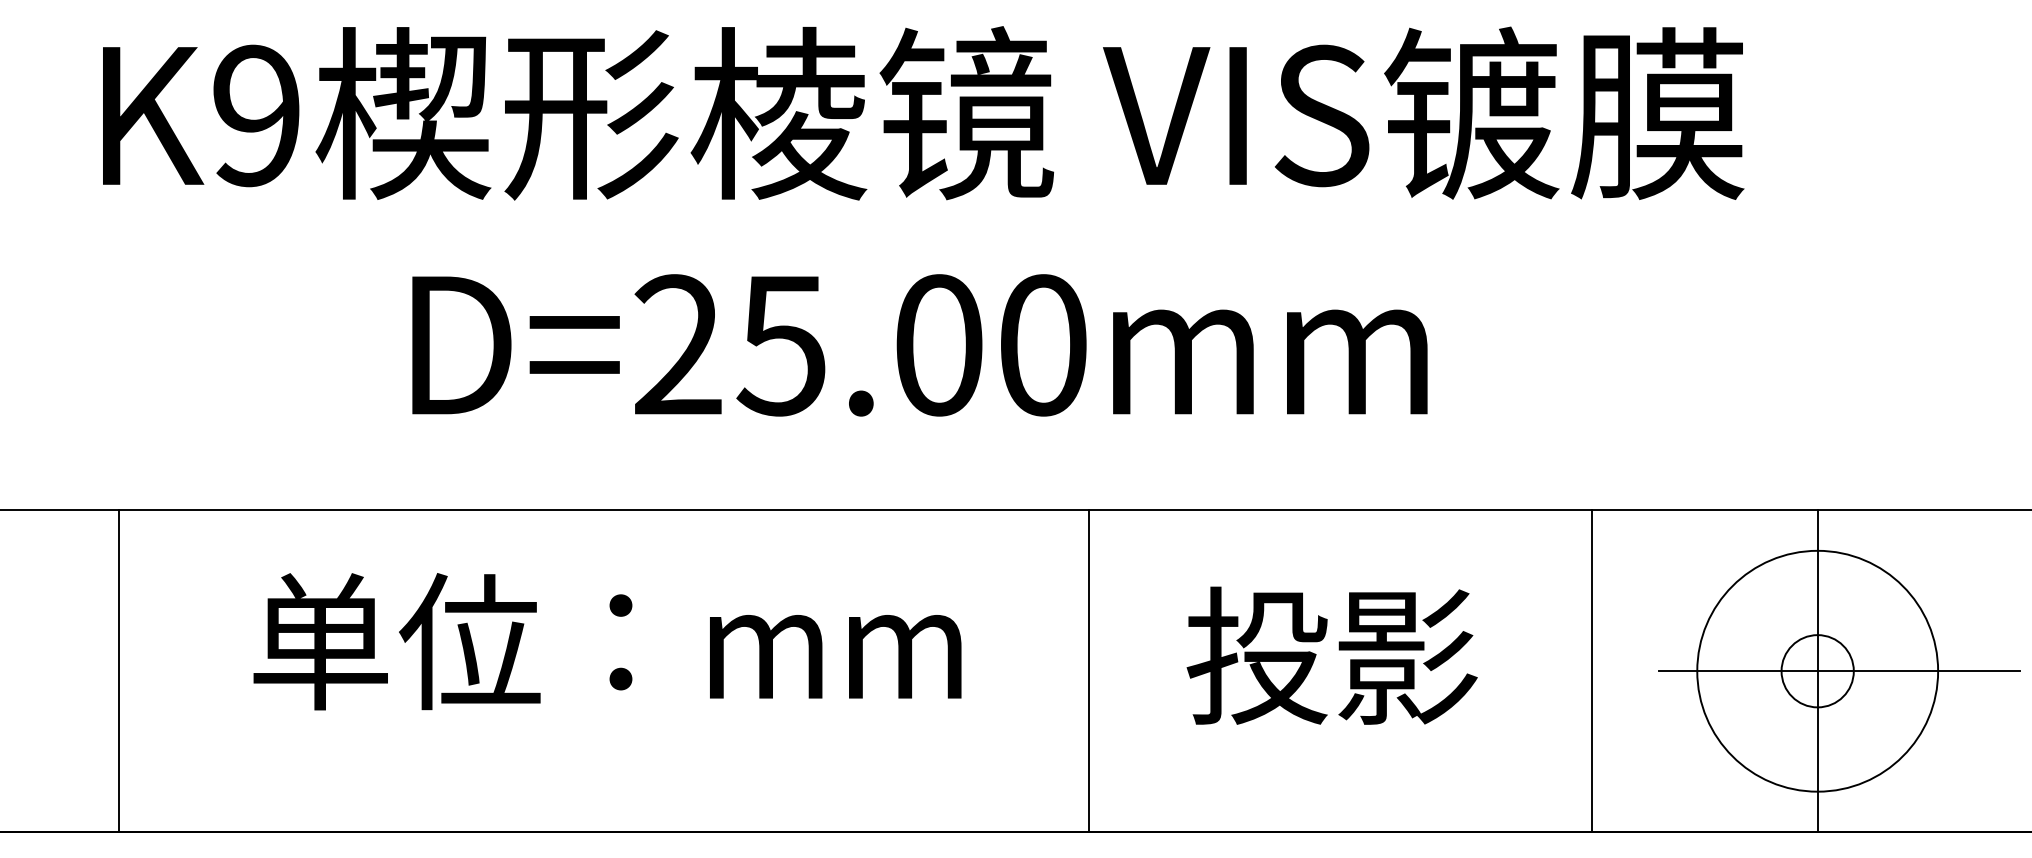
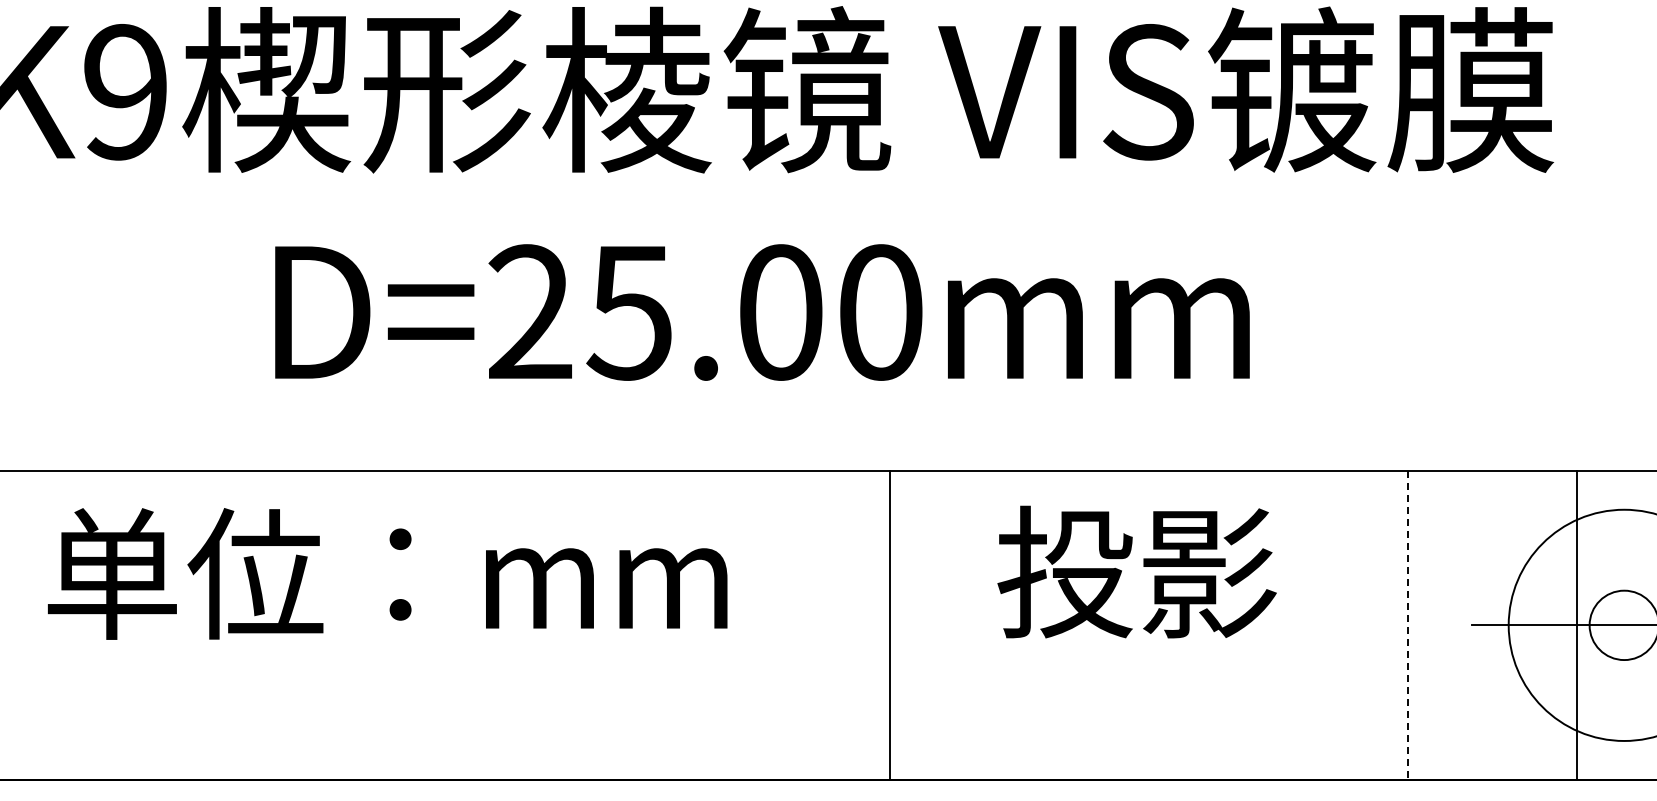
text: (607, 641) -> (387, 573), moved
text: (1331, 655) -> (1136, 571), moved
line: (1089, 671) -> (889, 625), moved
line: (1592, 671) -> (1408, 625), solid -> dashed
line: (1817, 671) -> (1577, 625), moved

